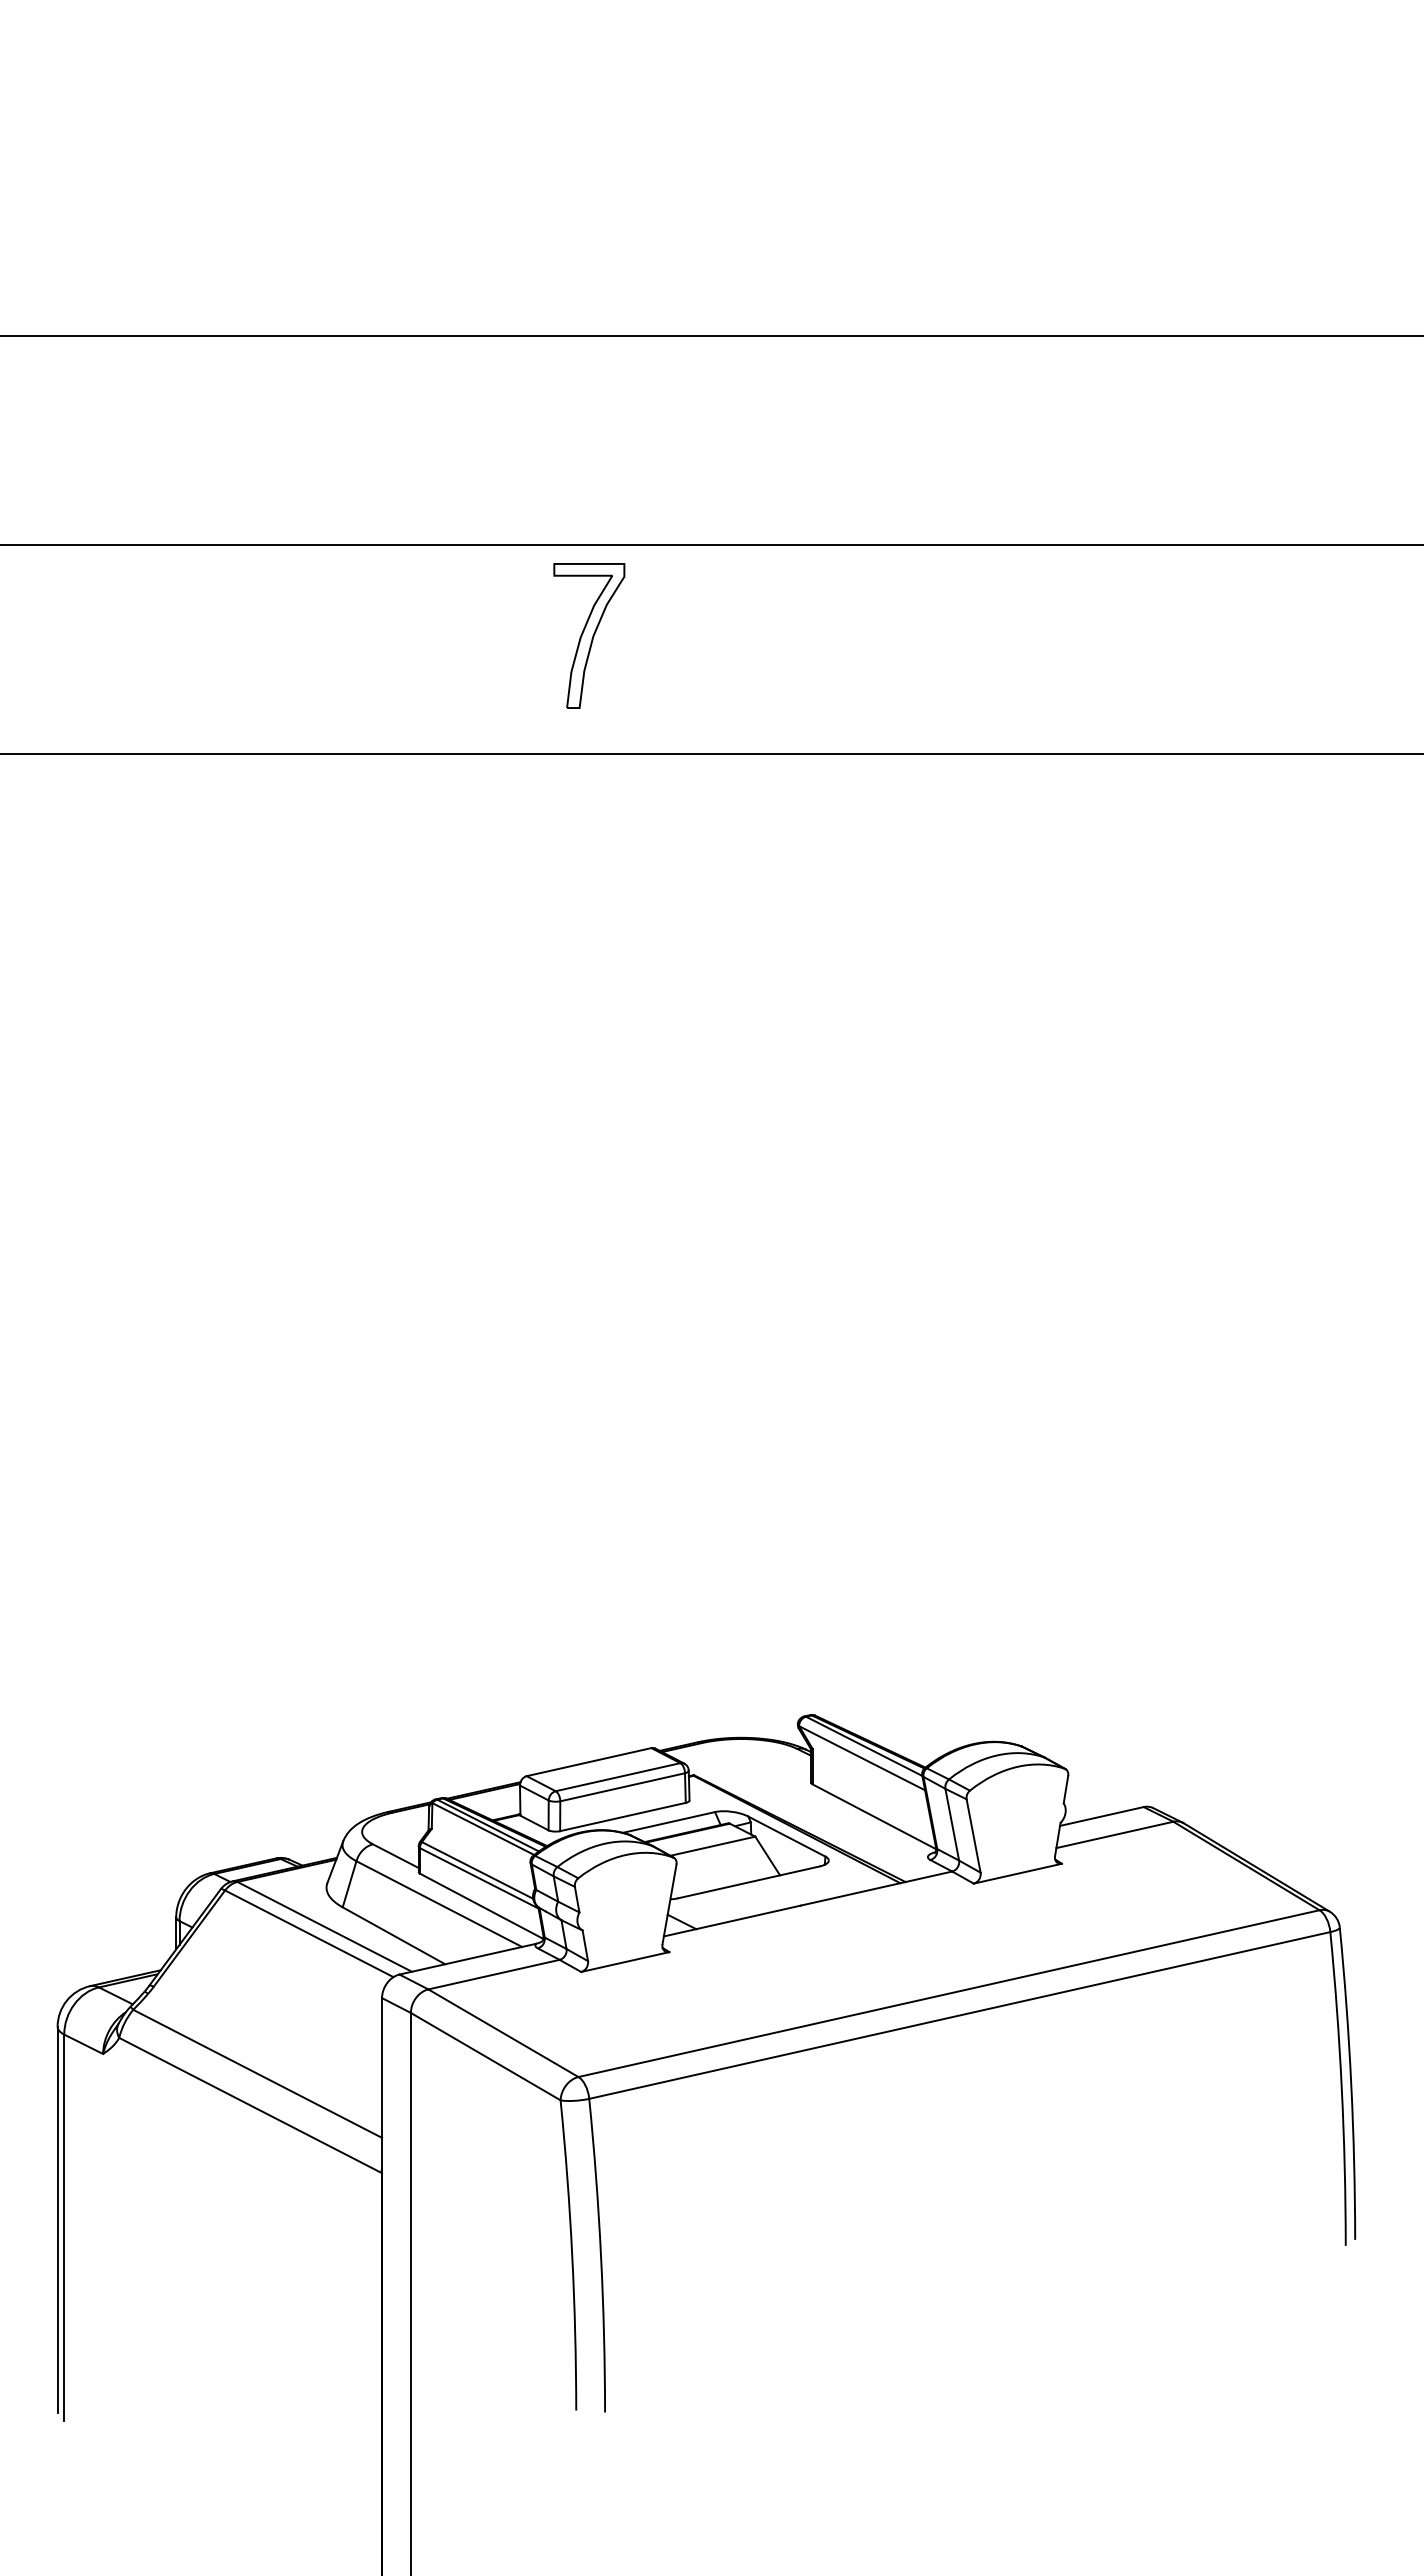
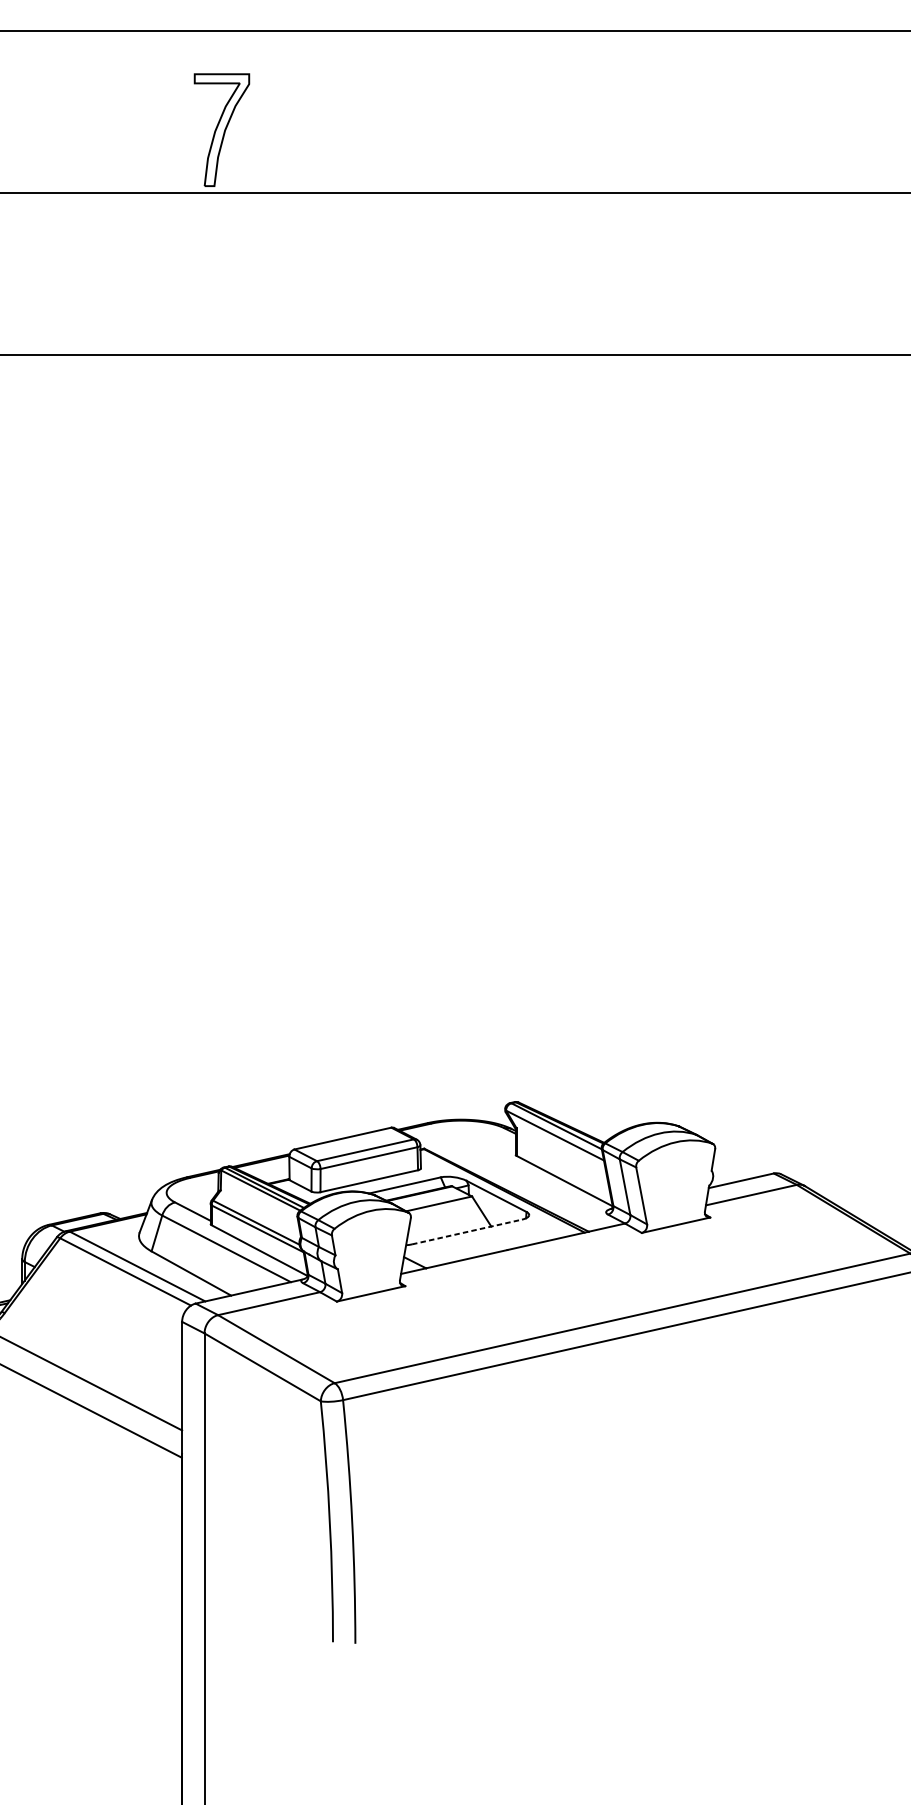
part: (589, 635) -> (222, 129), moved
line: (749, 1882) -> (467, 1232), solid -> dashed

